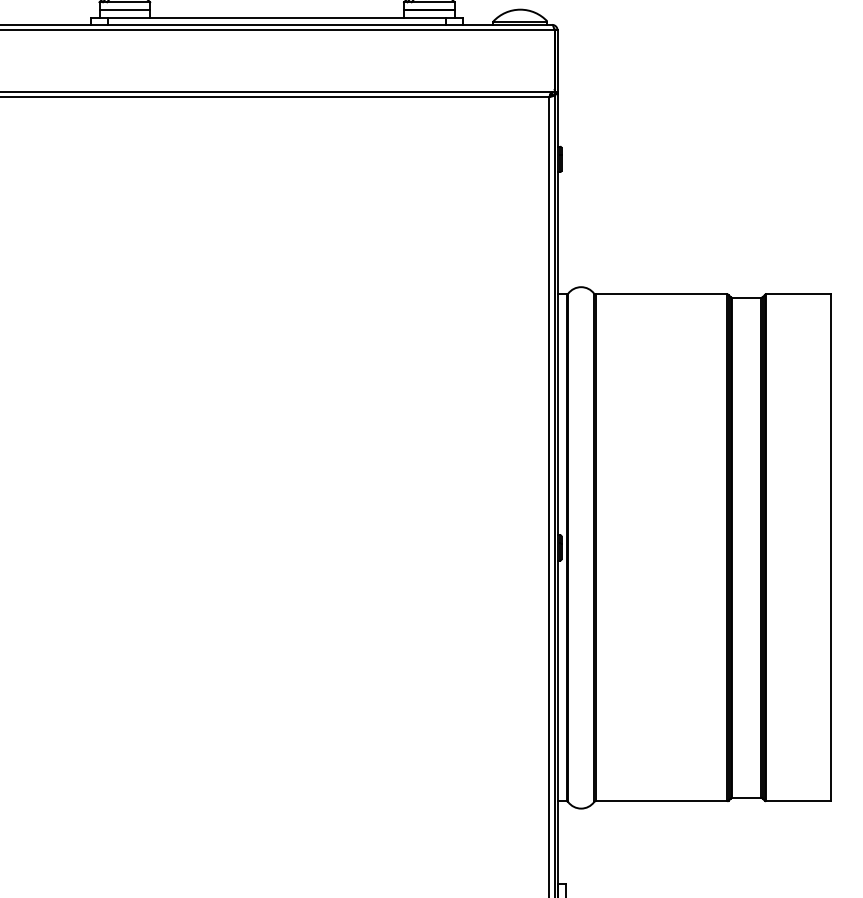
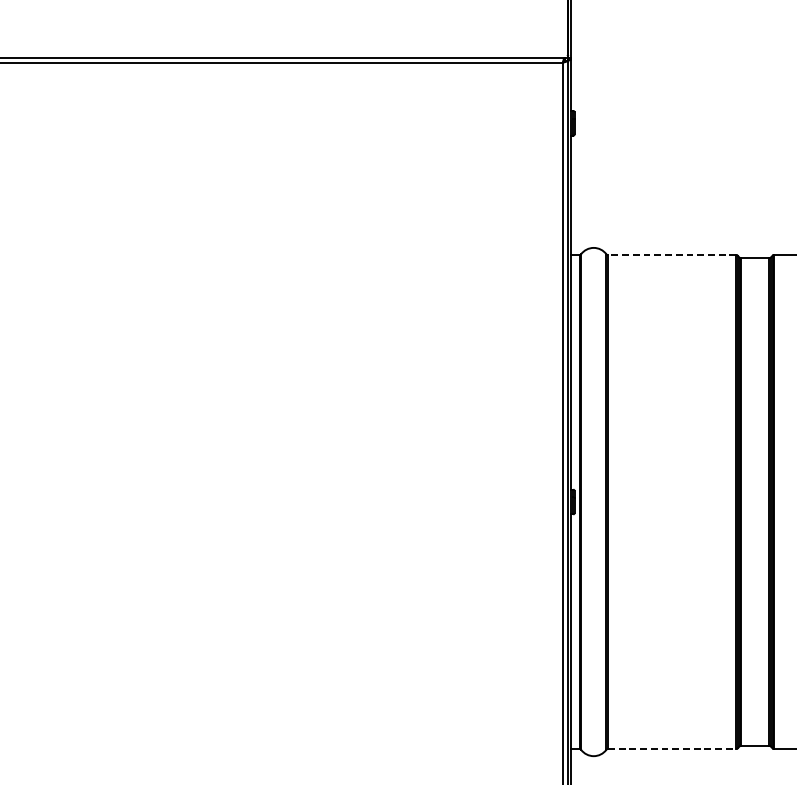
line: (661, 294) -> (672, 255), solid -> dashed
line: (661, 801) -> (672, 749), solid -> dashed

